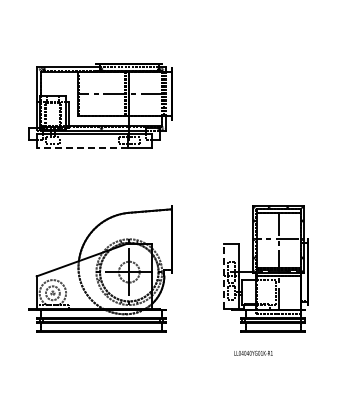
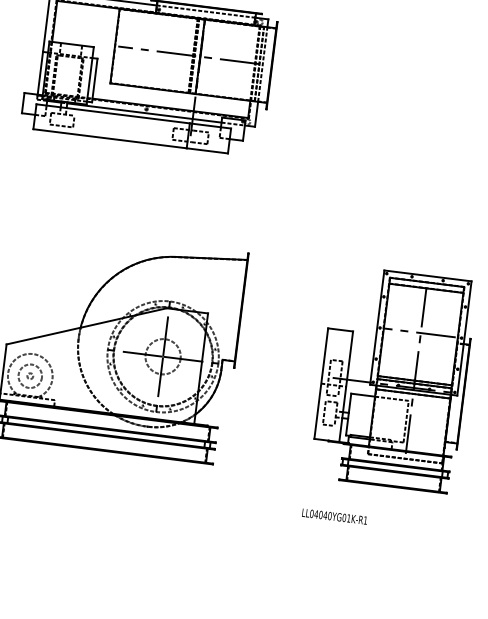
line: (82, 148) -> (110, 139), dashed -> solid
line: (223, 276) -> (320, 383), dashed -> solid
text: (253, 352) -> (334, 515), moved

